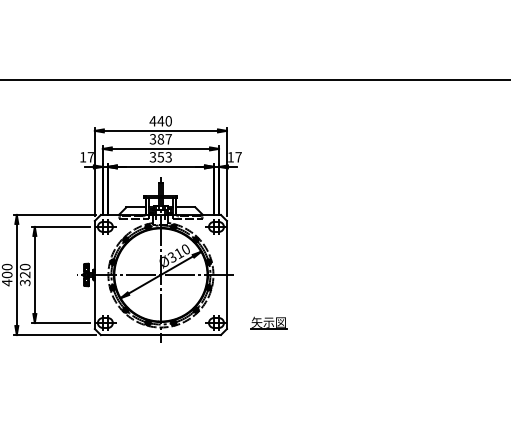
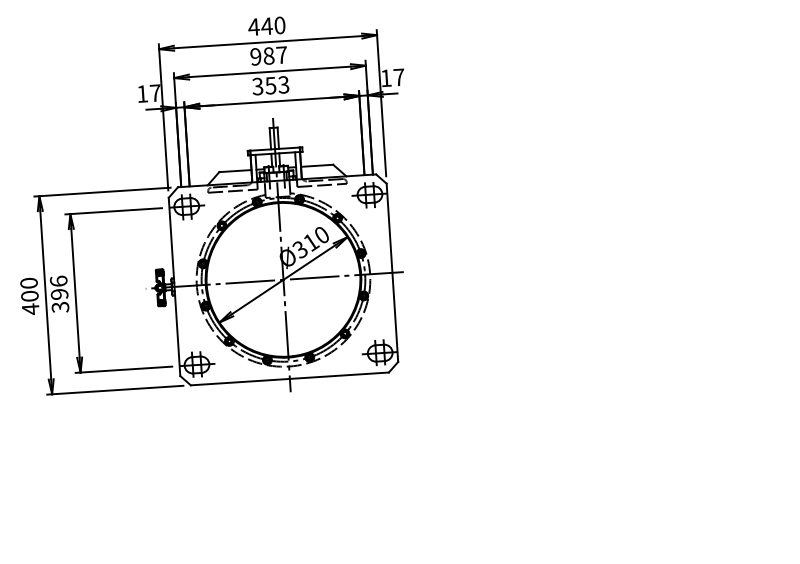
text: (152, 139) -> (255, 57), 387 -> 987
text: (25, 270) -> (59, 286), 320 -> 396
part: (268, 322) -> (465, 346), removed

